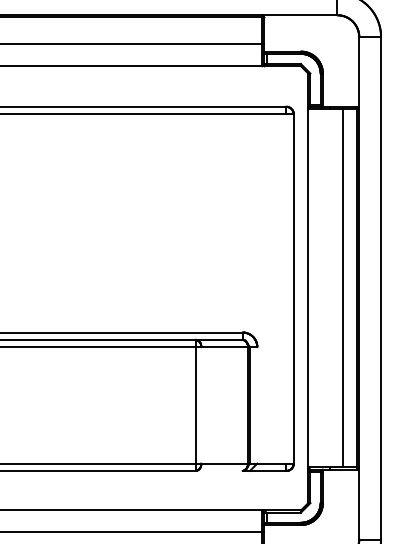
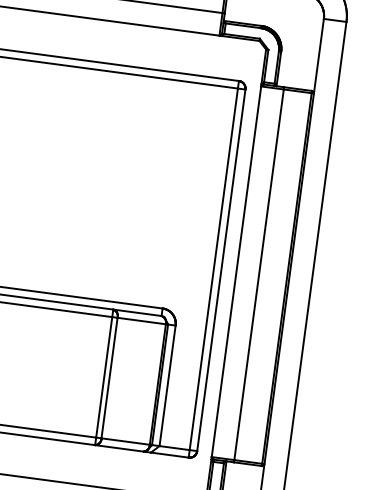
line: (286, 288) -> (213, 268), added
line: (343, 288) -> (259, 275), moved
line: (201, 405) -> (109, 378), added
line: (257, 405) -> (167, 385), added
line: (219, 470) -> (119, 447), added

